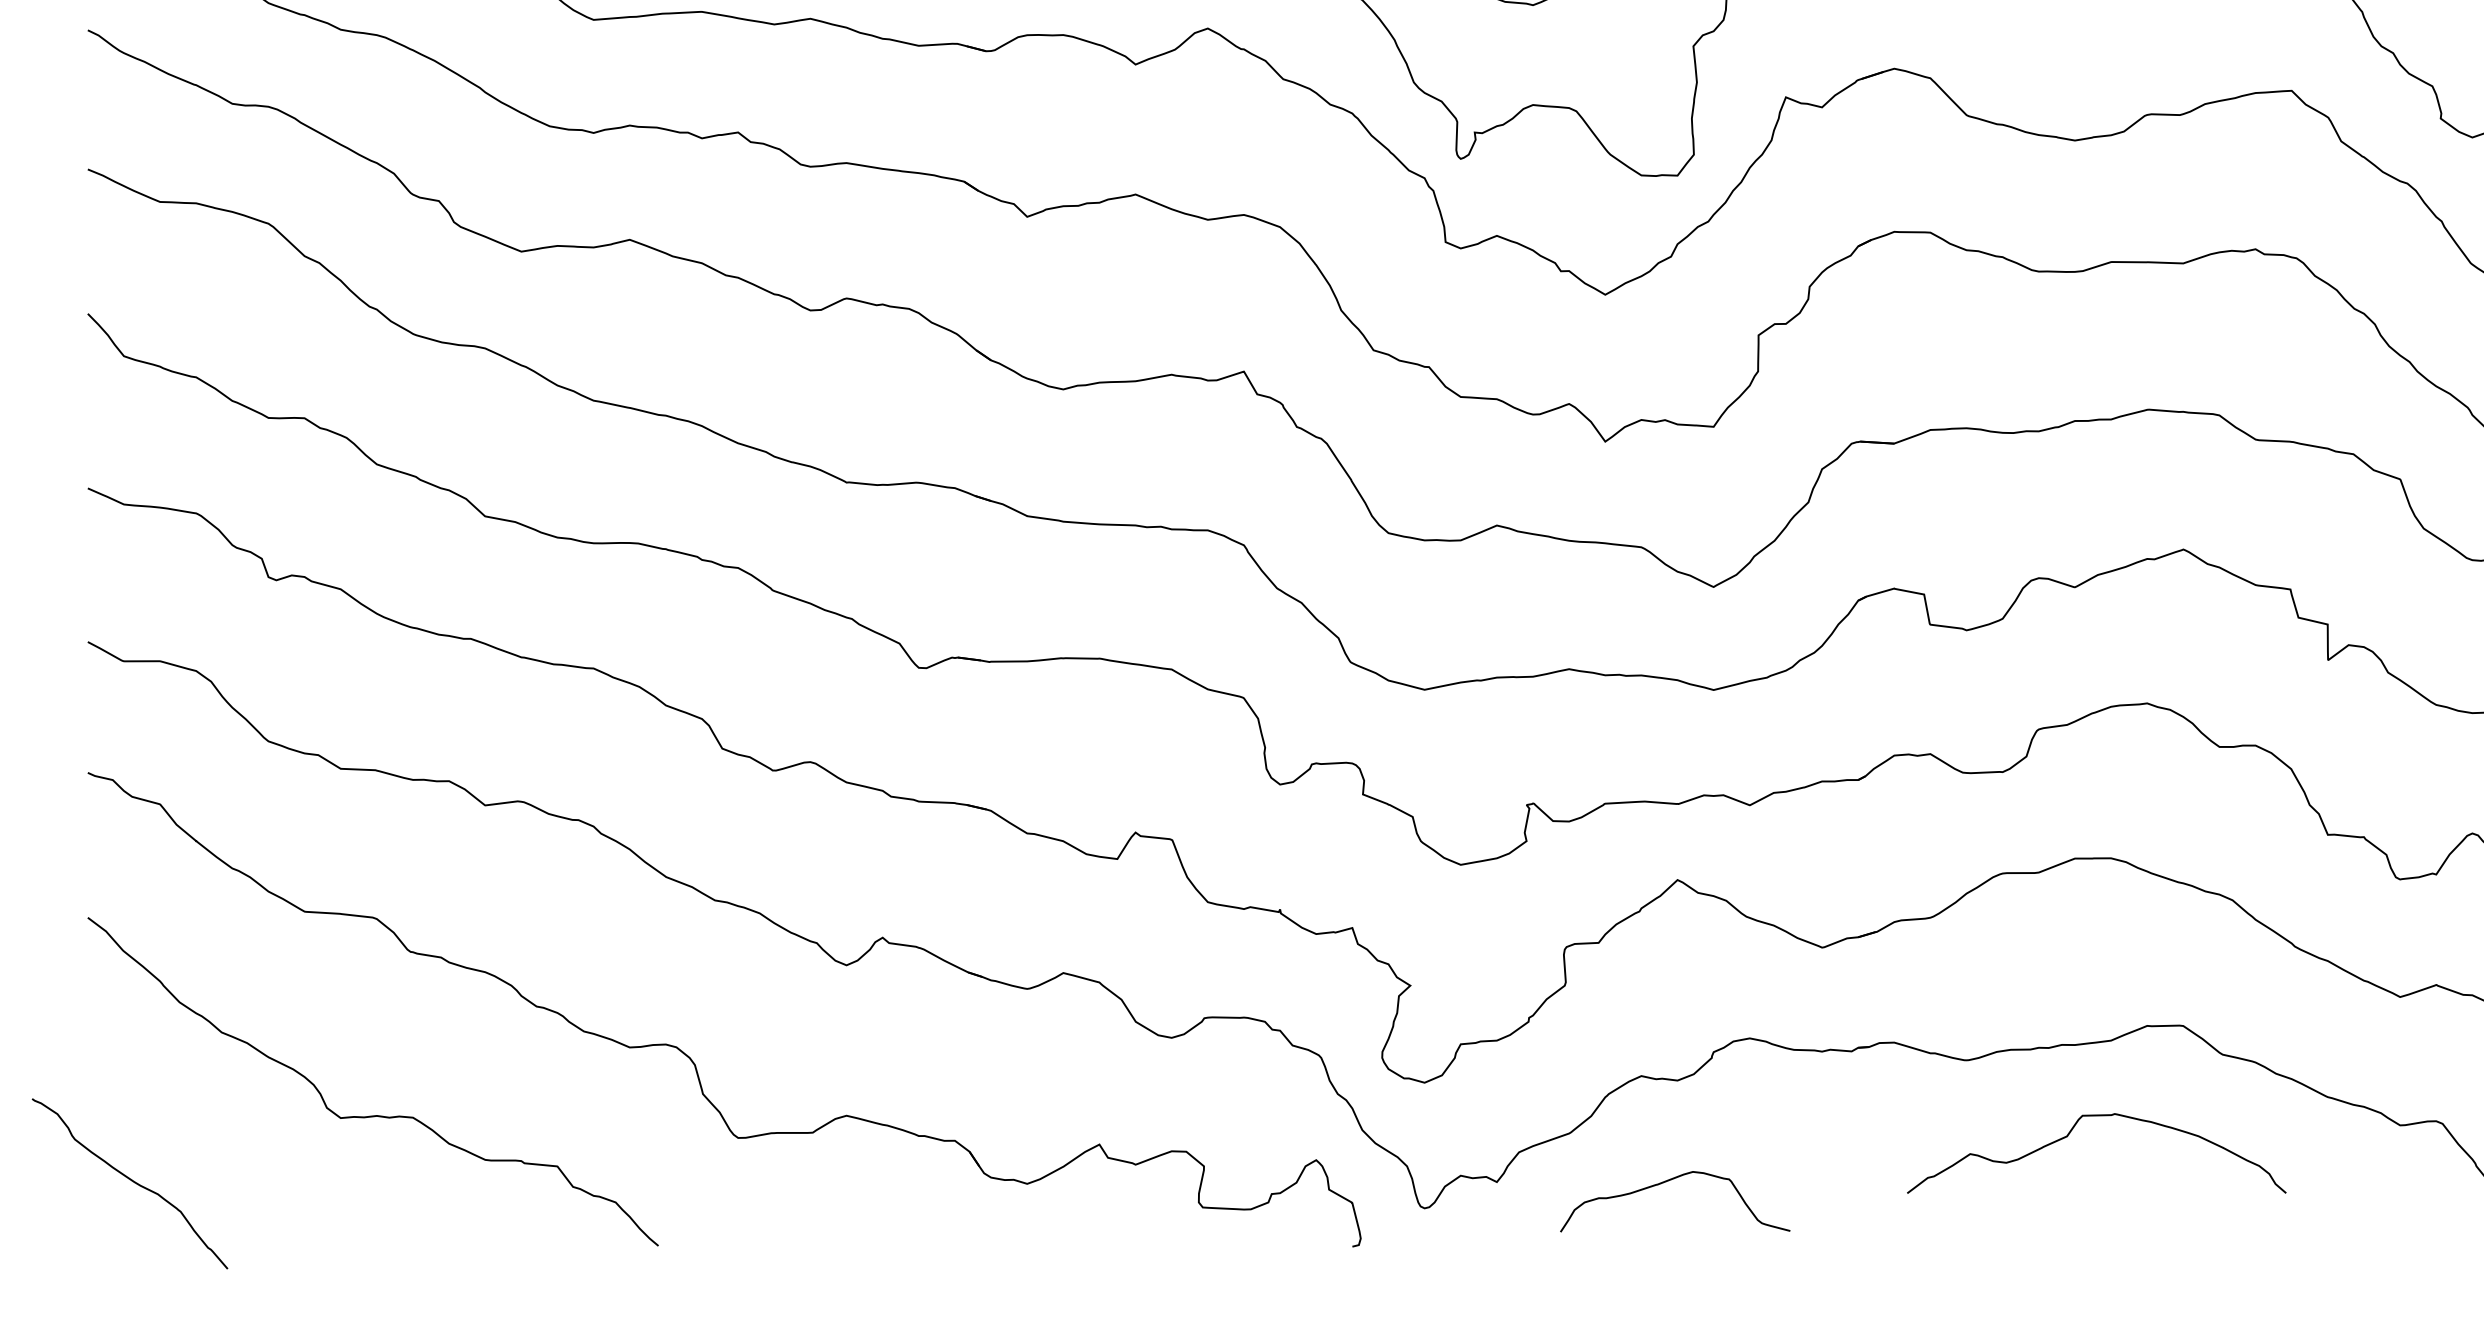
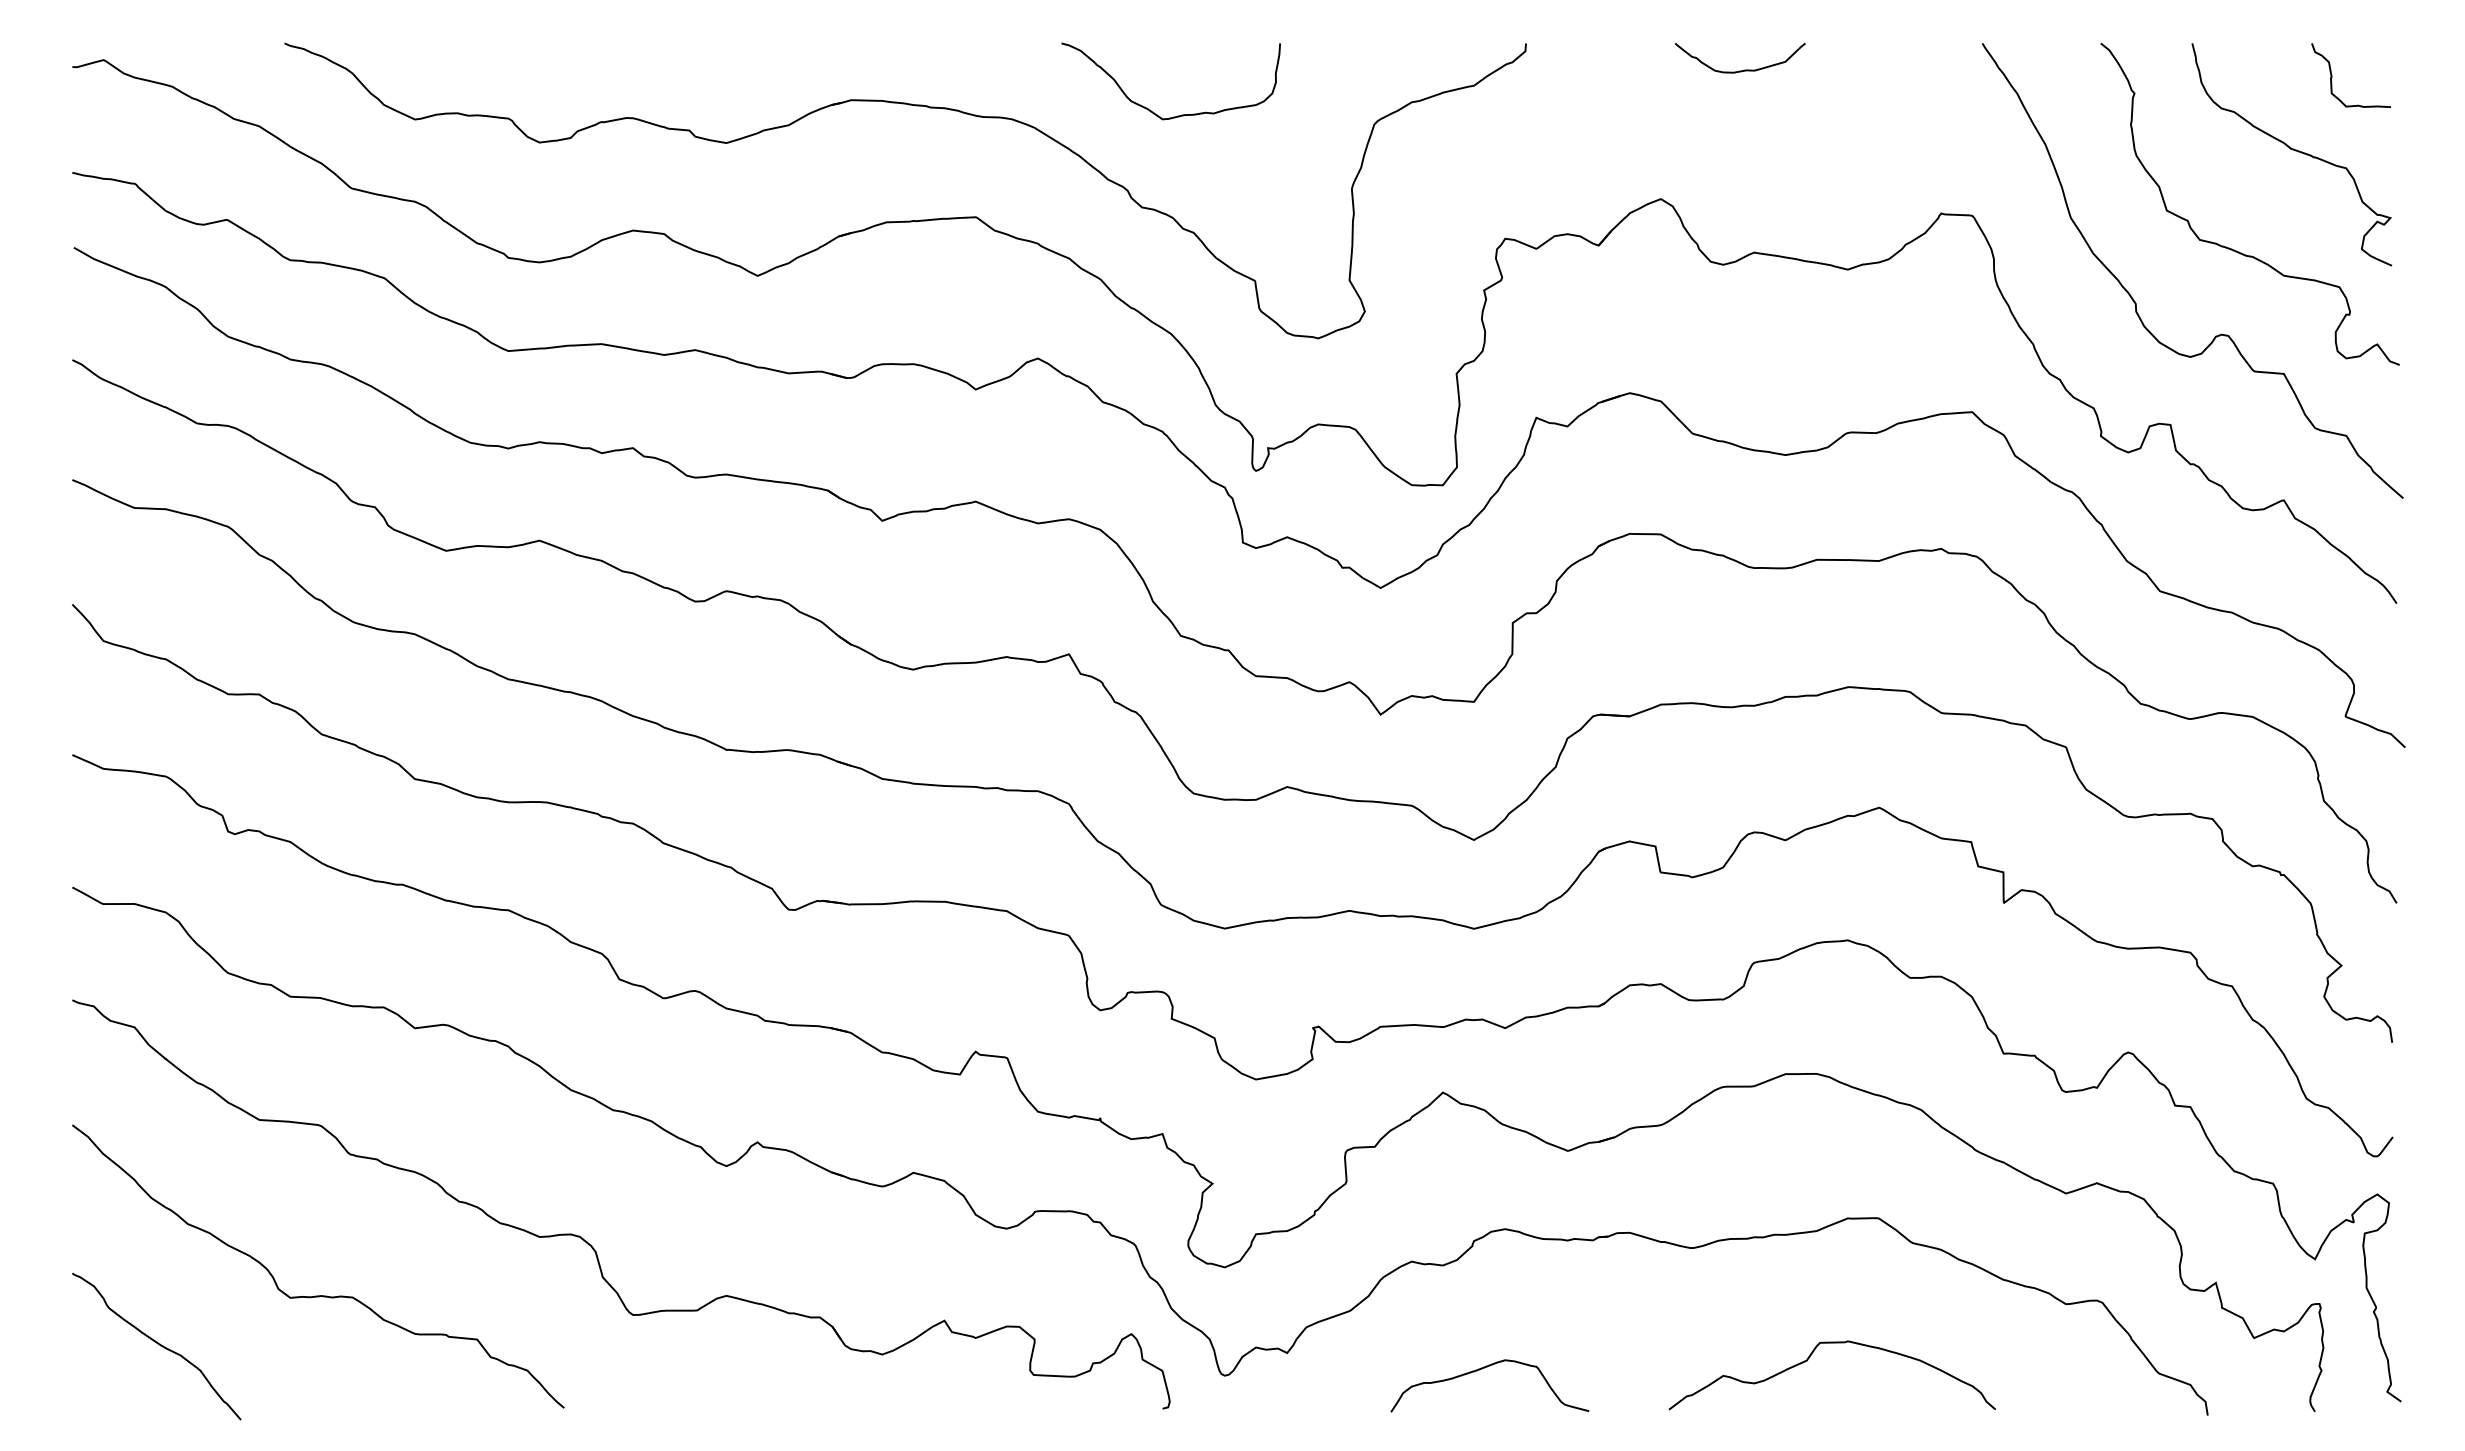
curve: (2071, 1132) -> (1810, 1357), moved
curve: (130, 1181) -> (157, 1344), moved
curve: (1666, 1182) -> (1482, 1369), moved

